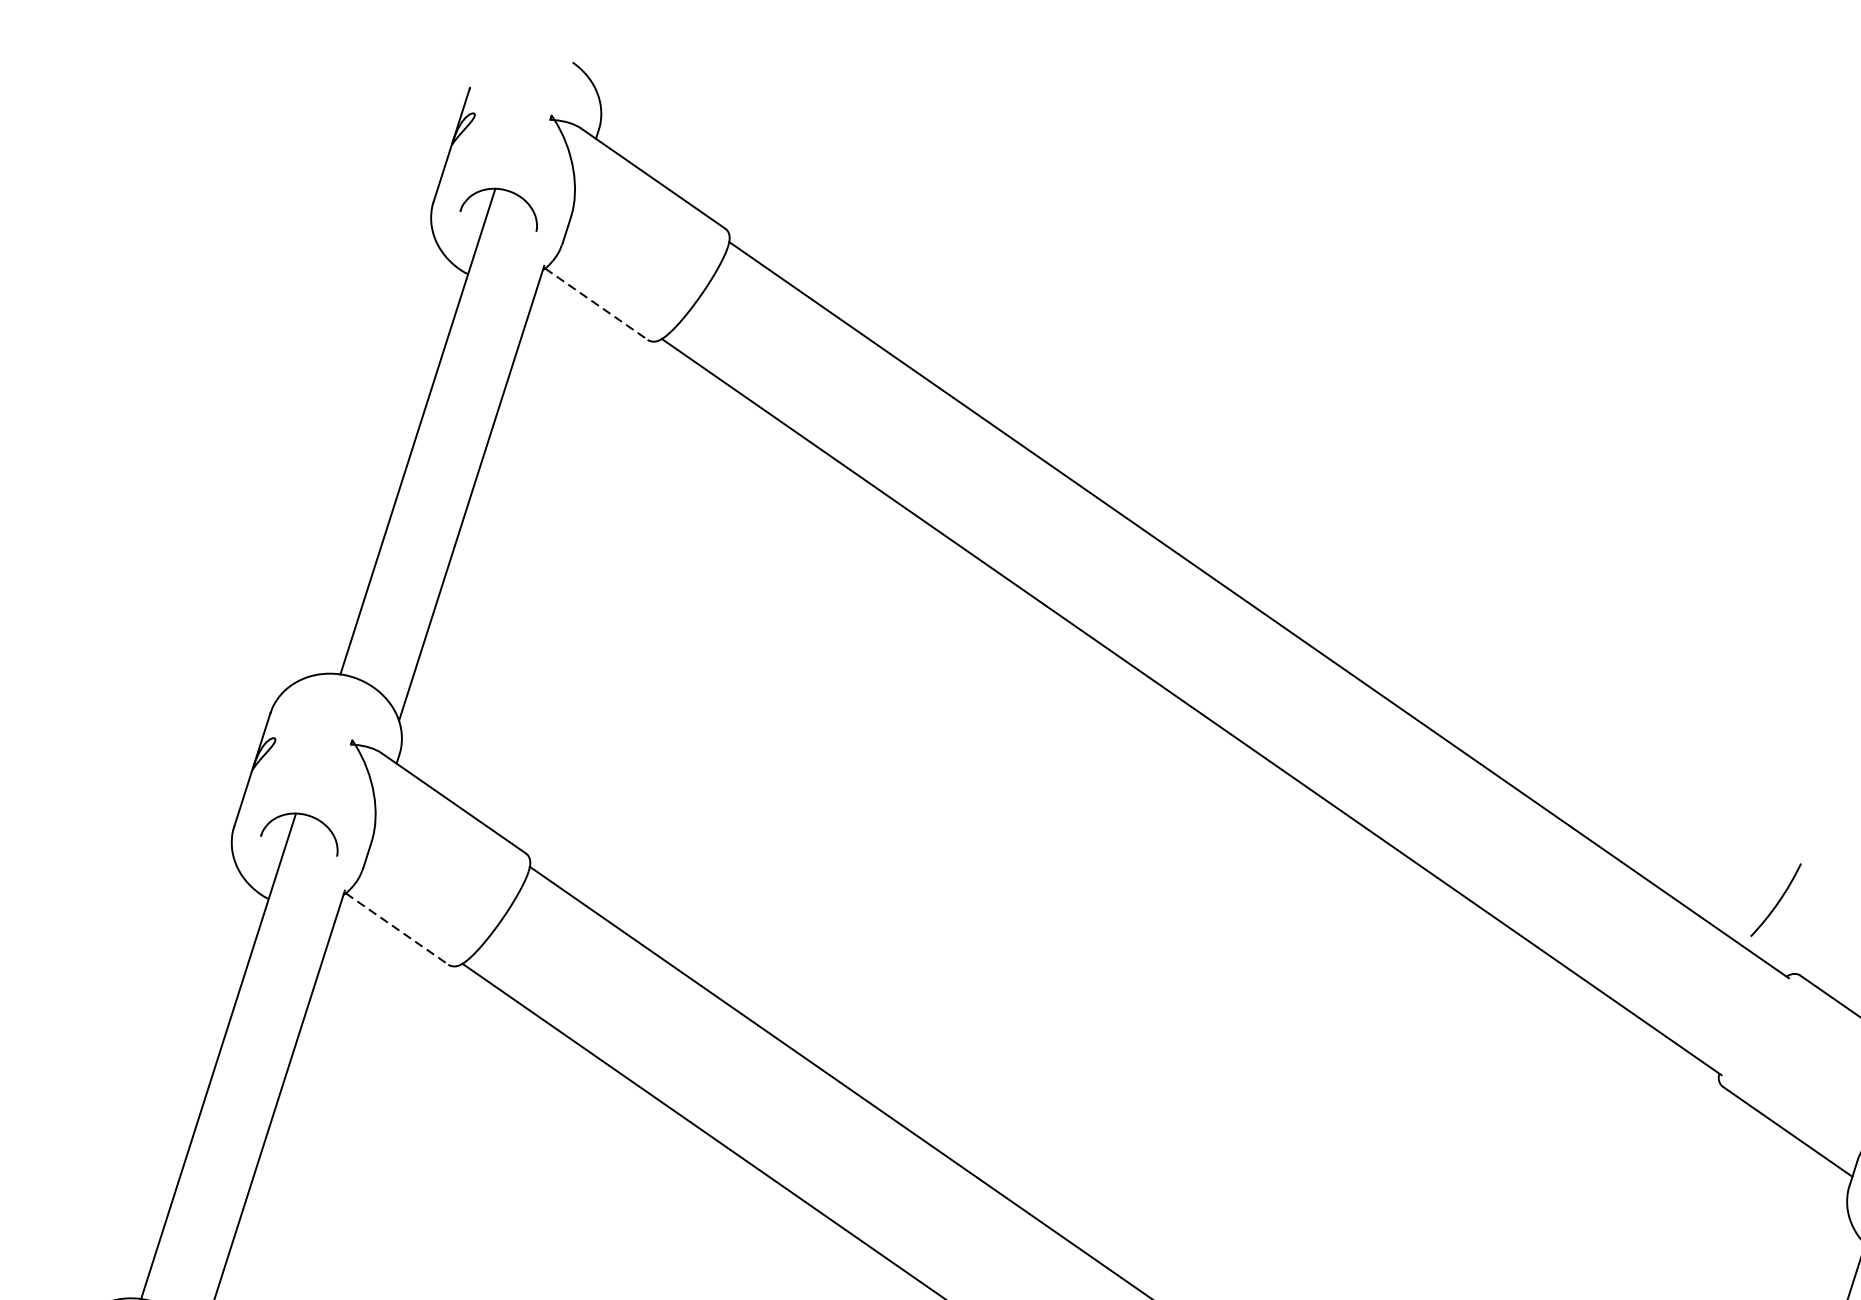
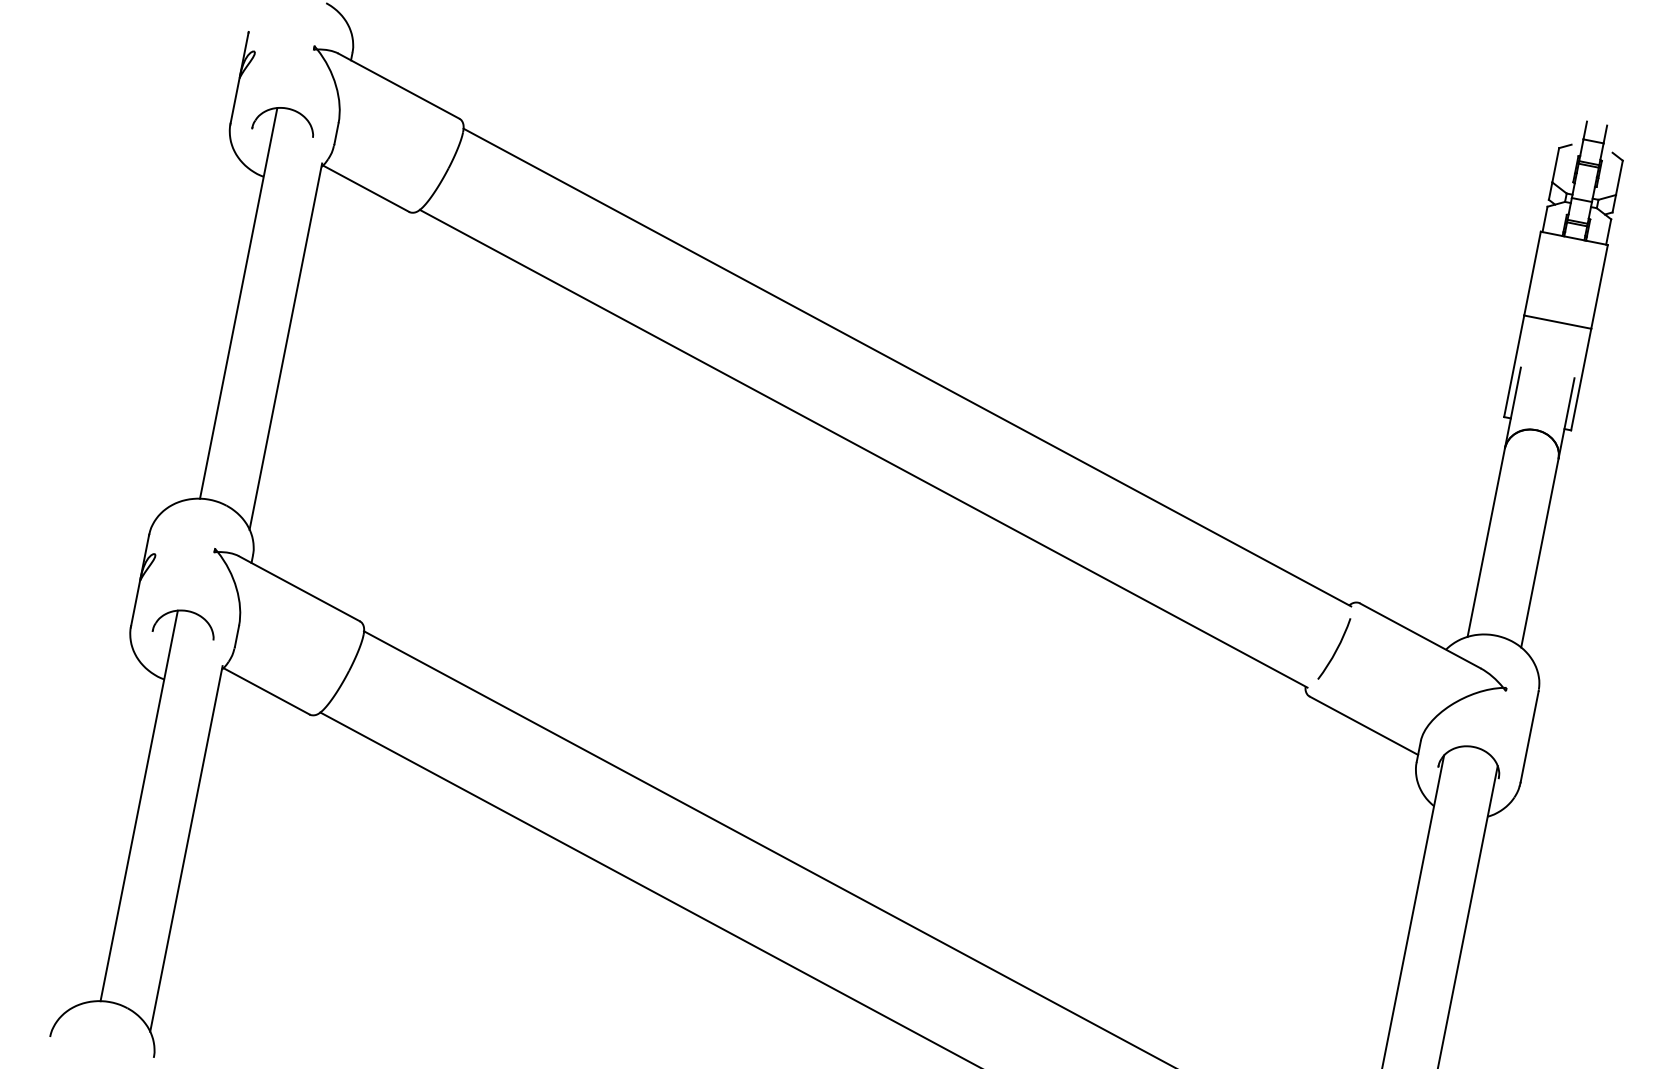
line: (597, 304) -> (366, 188), dashed -> solid
arc: (1777, 900) -> (1335, 649), moved
line: (397, 929) -> (266, 691), dashed -> solid

